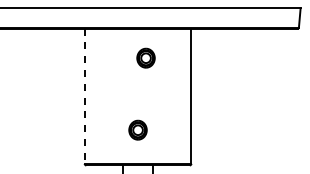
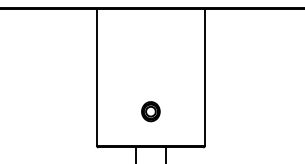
part: (145, 57) -> (158, 37), removed
line: (84, 96) -> (96, 77), dashed -> solid

